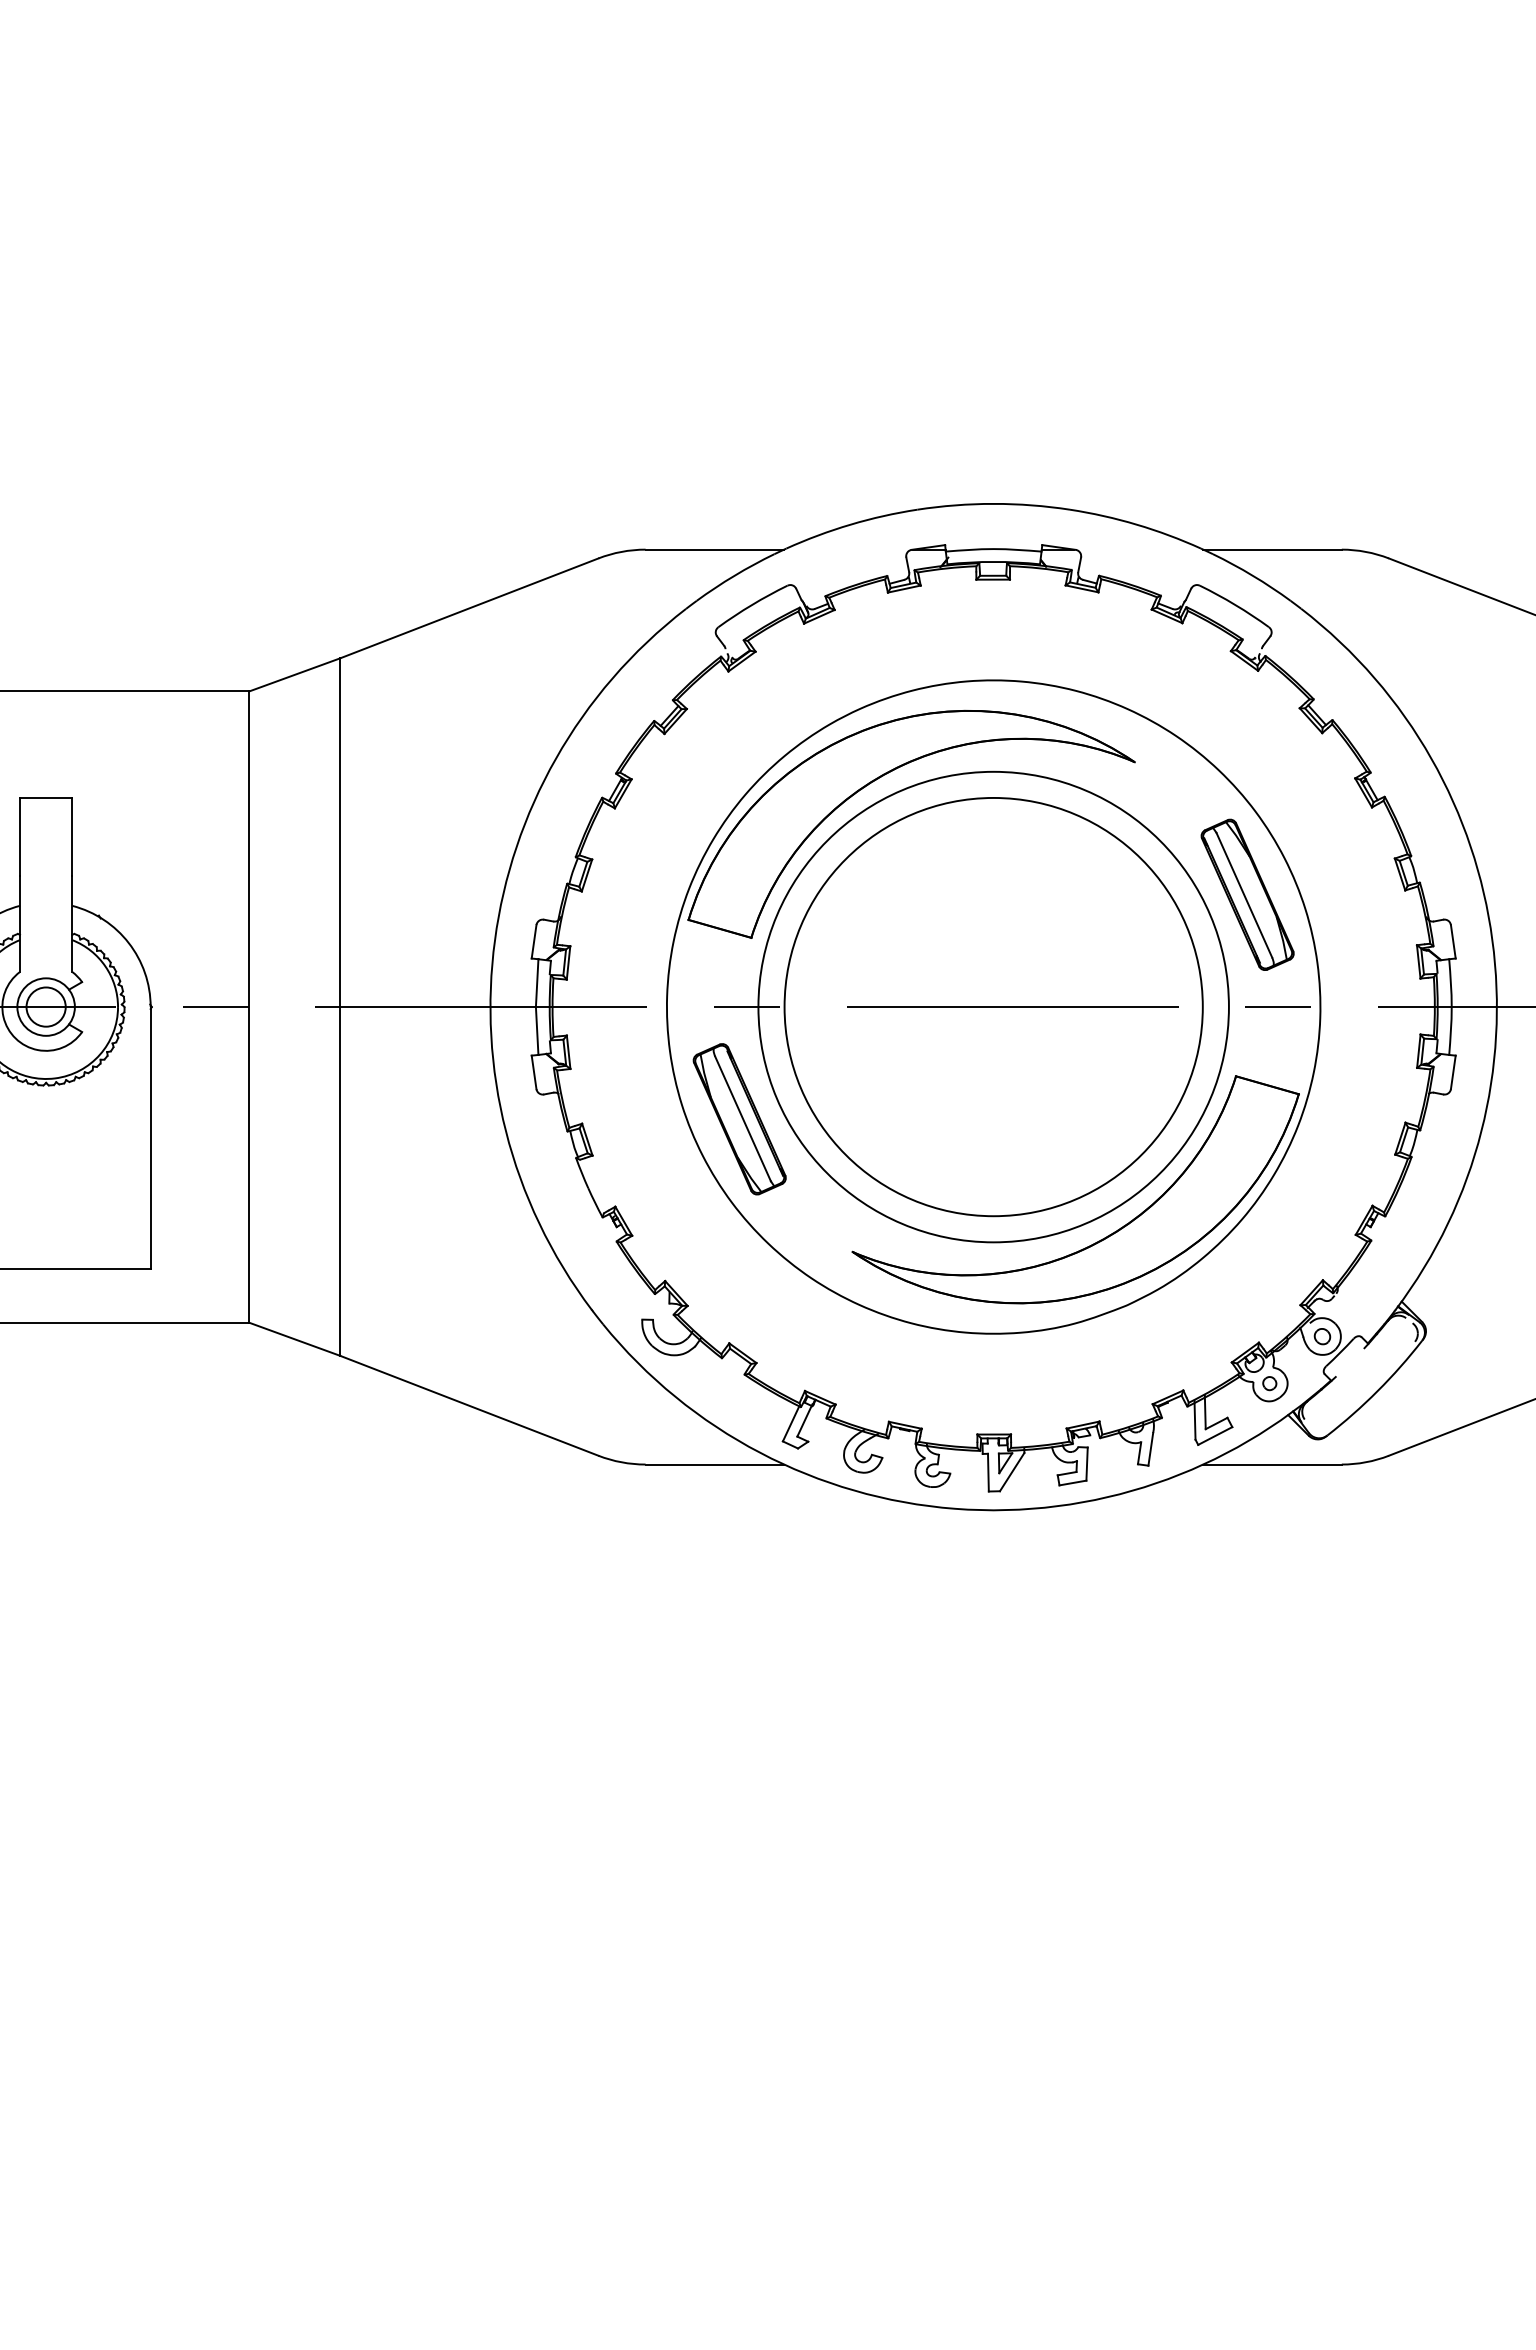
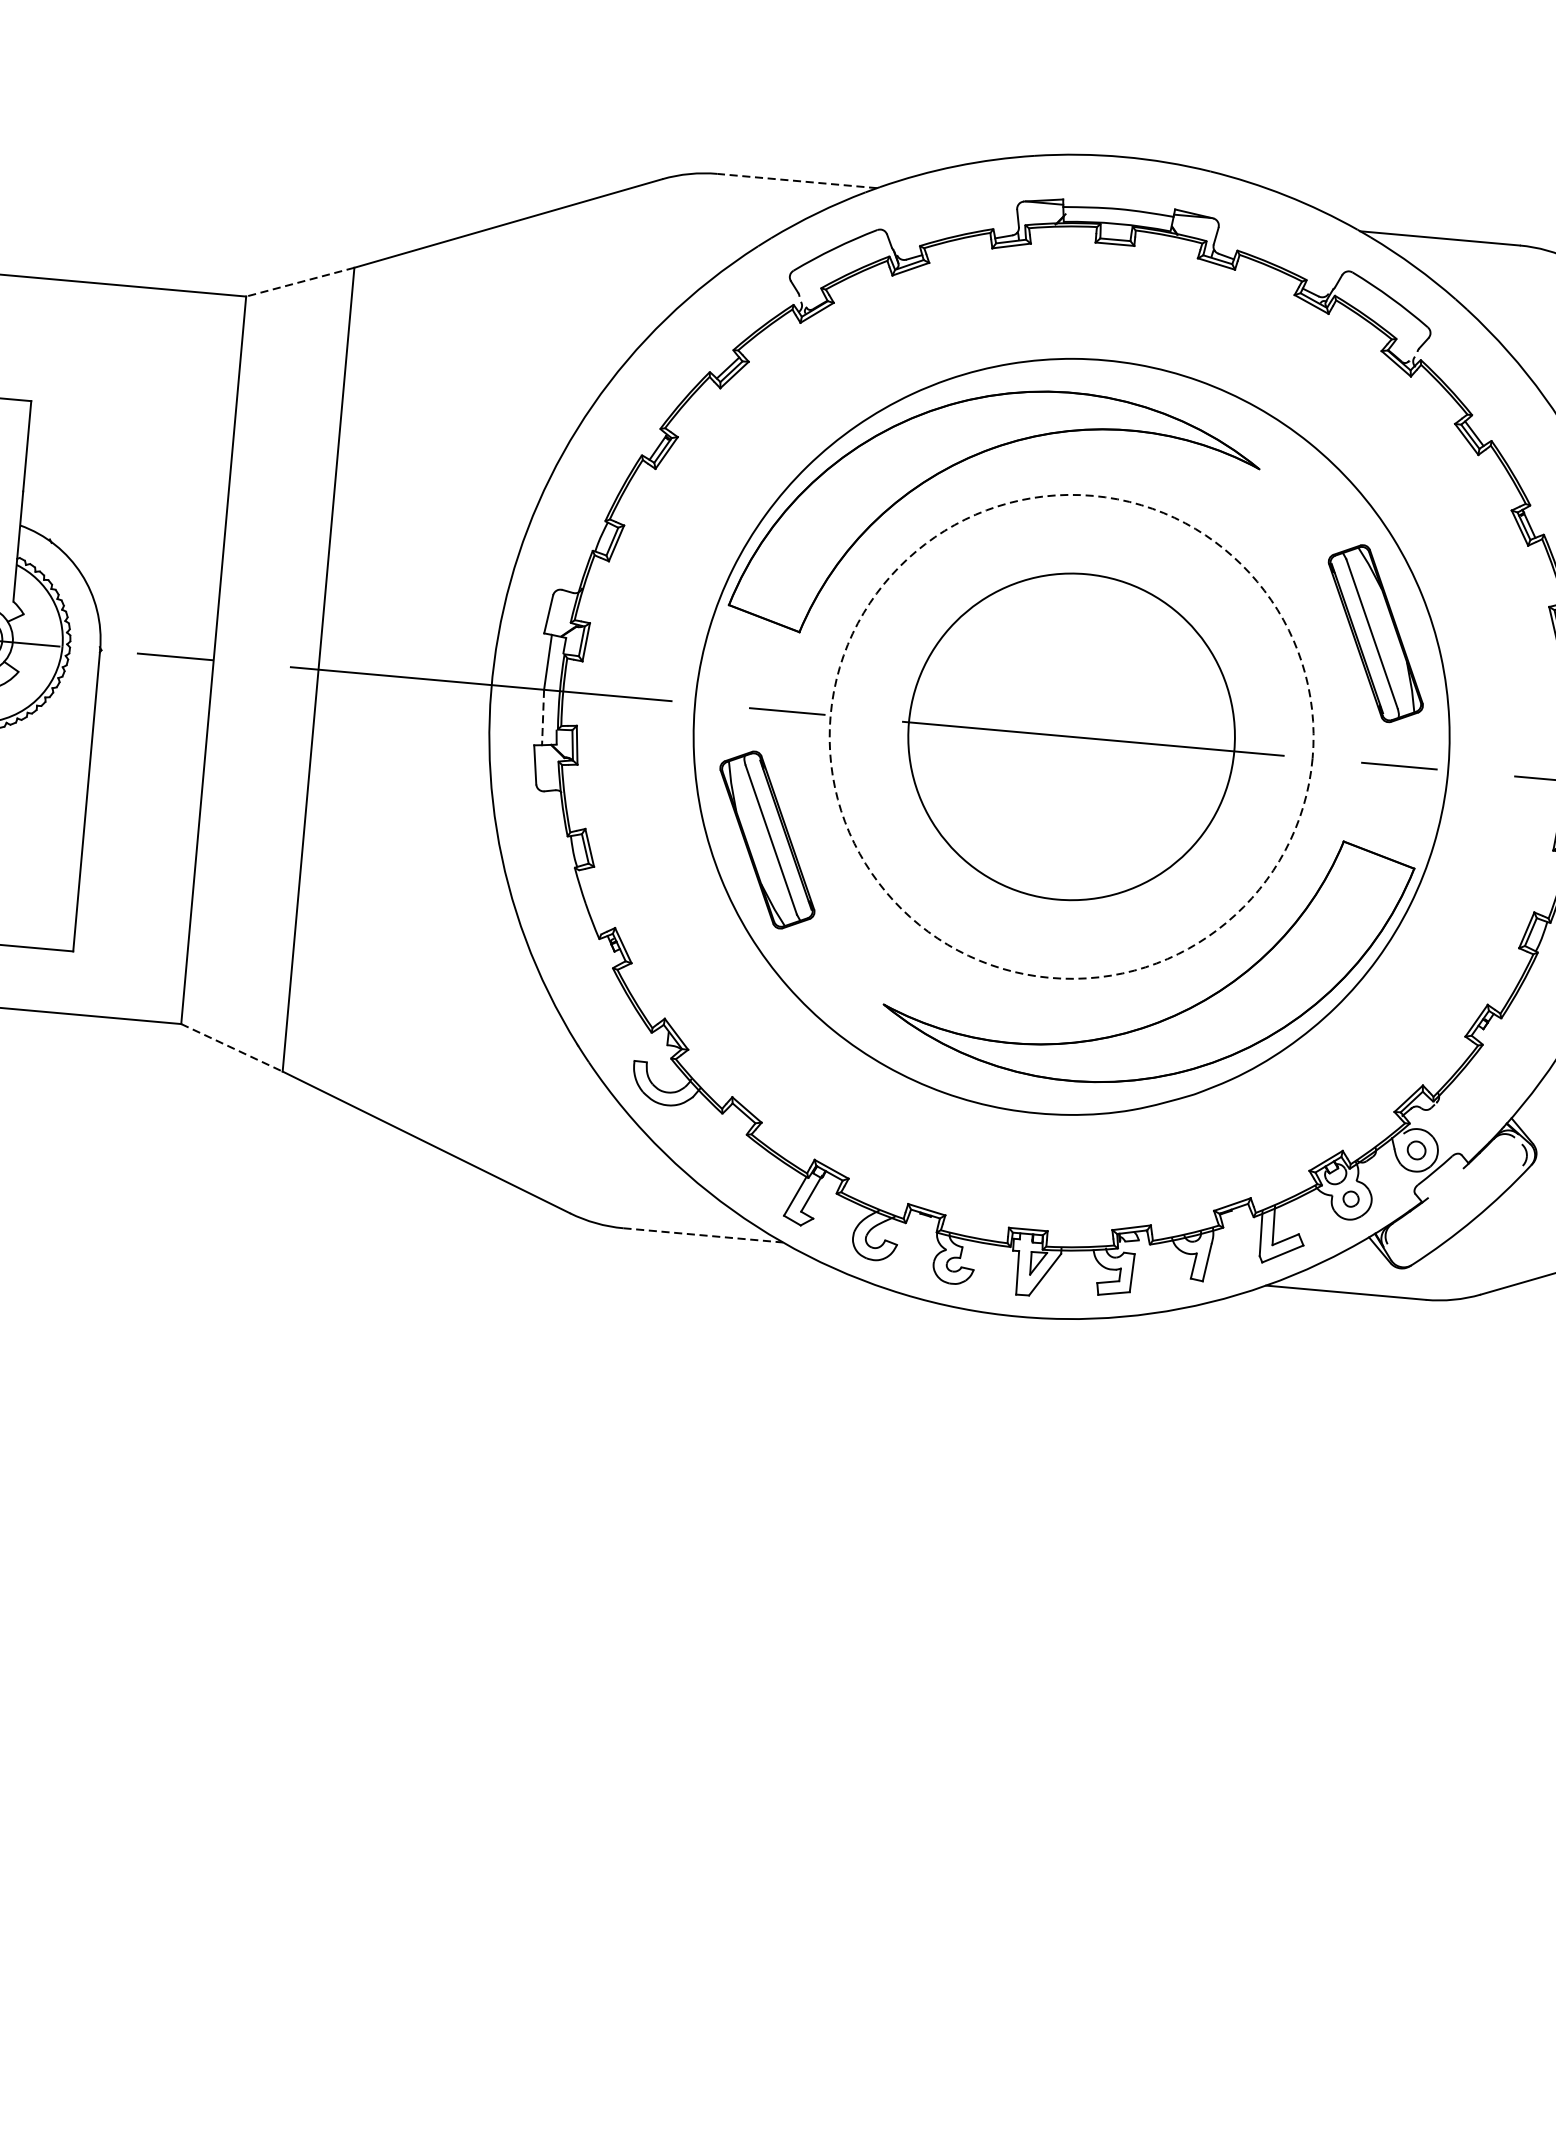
line: (714, 549) -> (796, 180), solid -> dashed
line: (294, 675) -> (299, 282), solid -> dashed
circle: (993, 1006) -> (1071, 736), size x0.6
circle: (993, 1006) -> (1071, 736), solid -> dashed
line: (537, 1031) -> (543, 718), solid -> dashed
line: (295, 1339) -> (232, 1048), solid -> dashed
line: (715, 1464) -> (703, 1235), solid -> dashed

